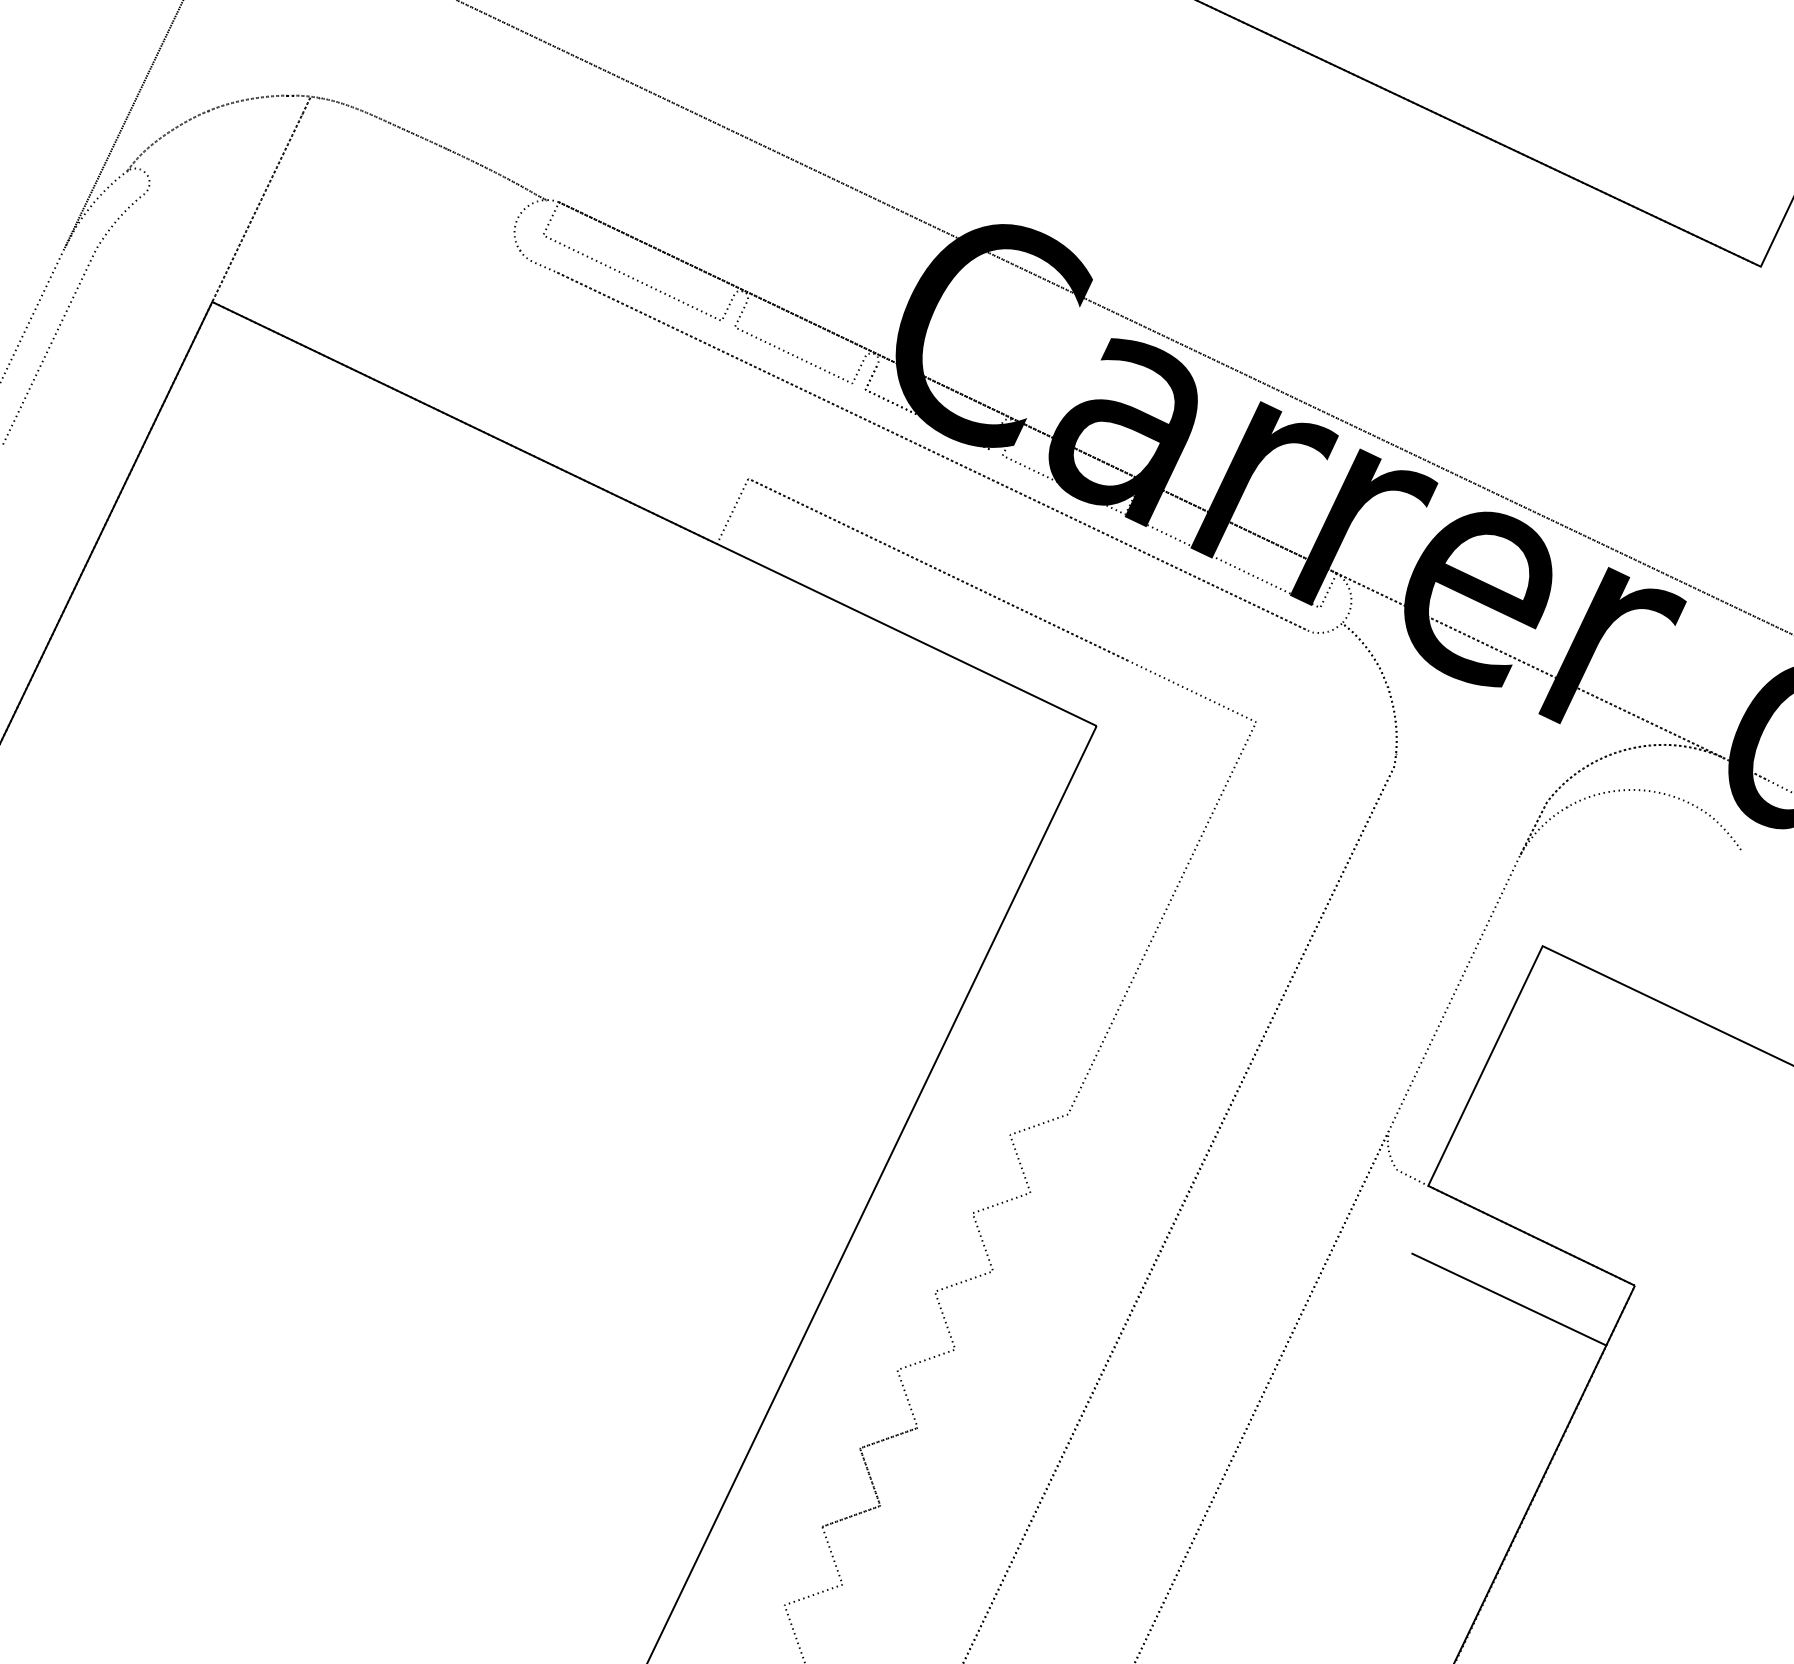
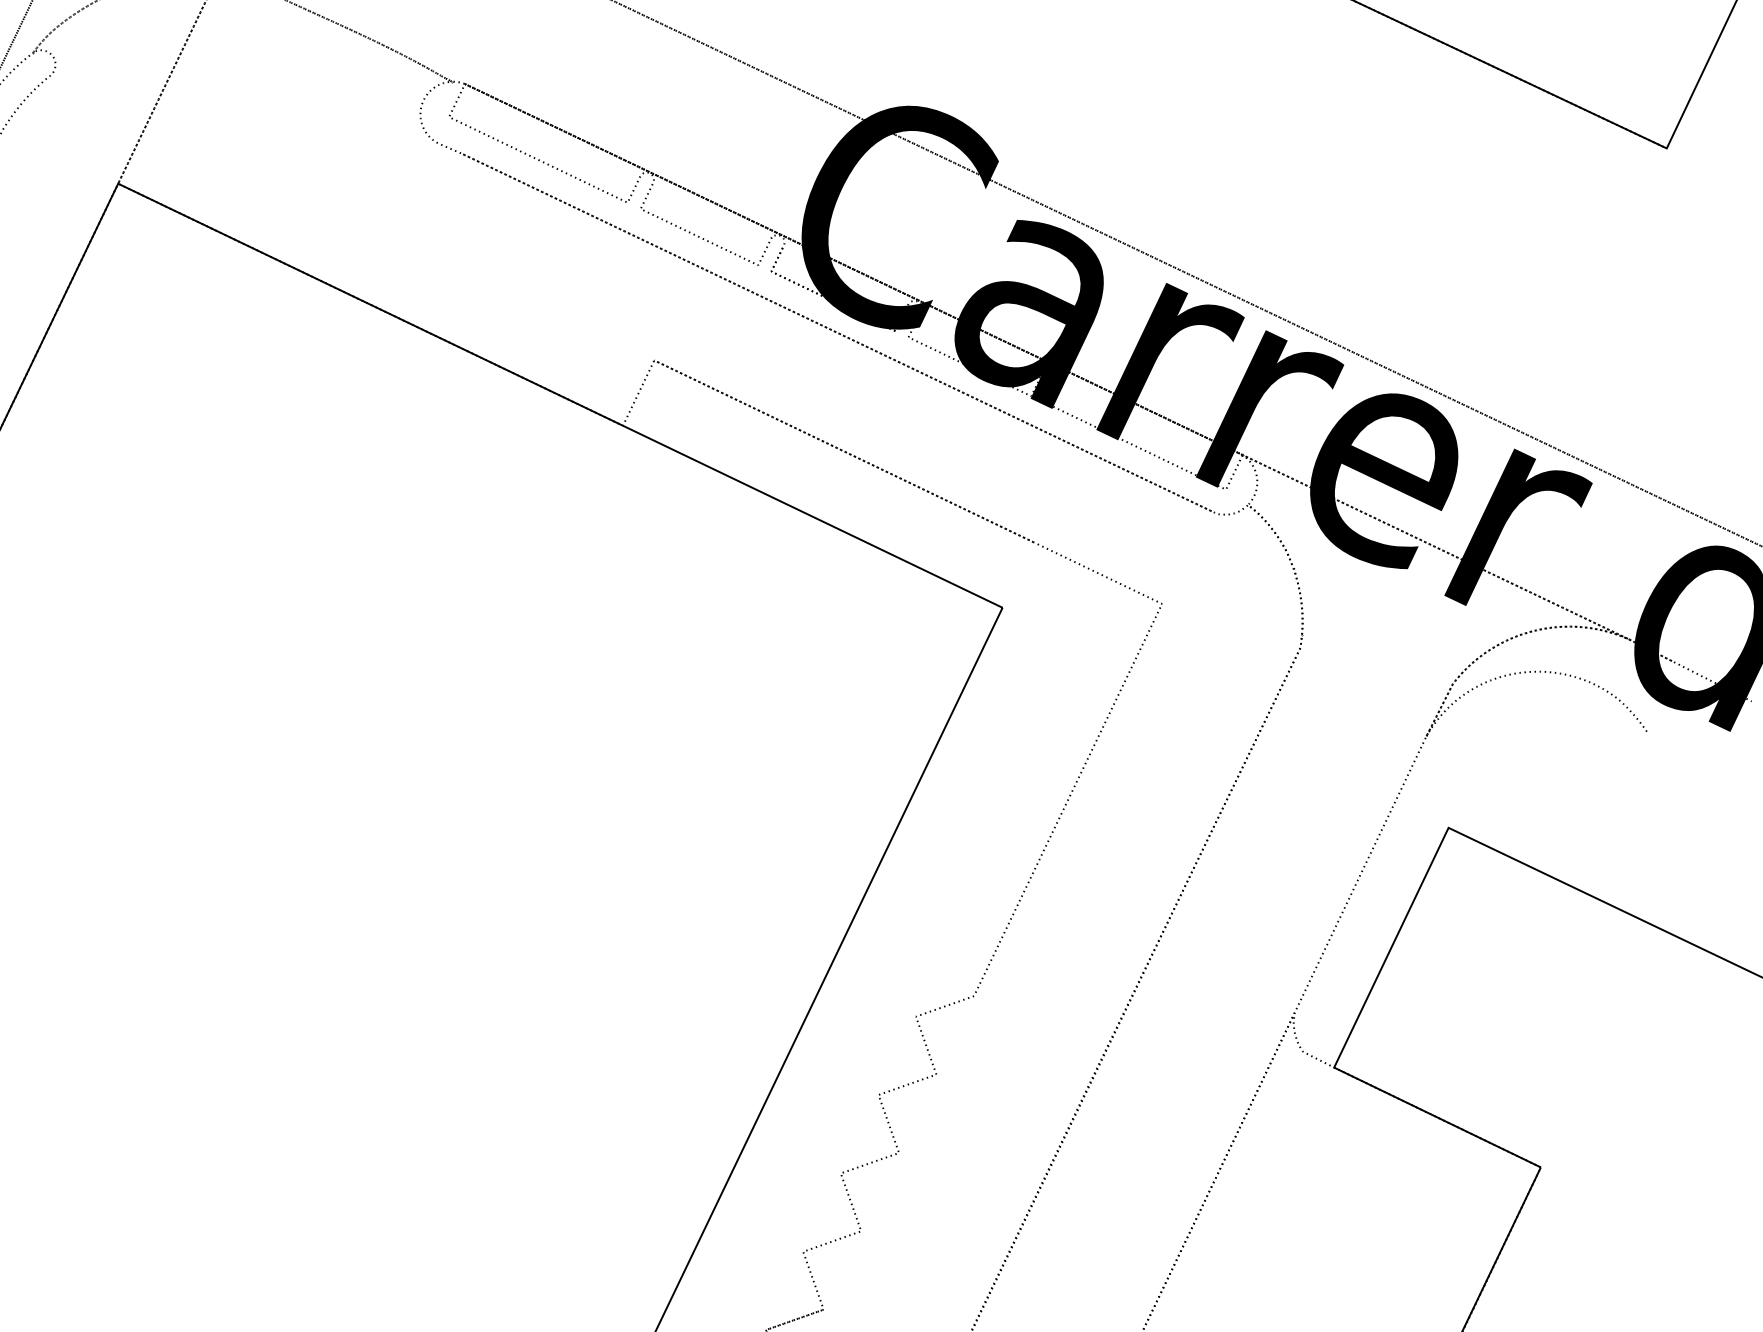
line: (1509, 1299) -> (1415, 1181), removed

